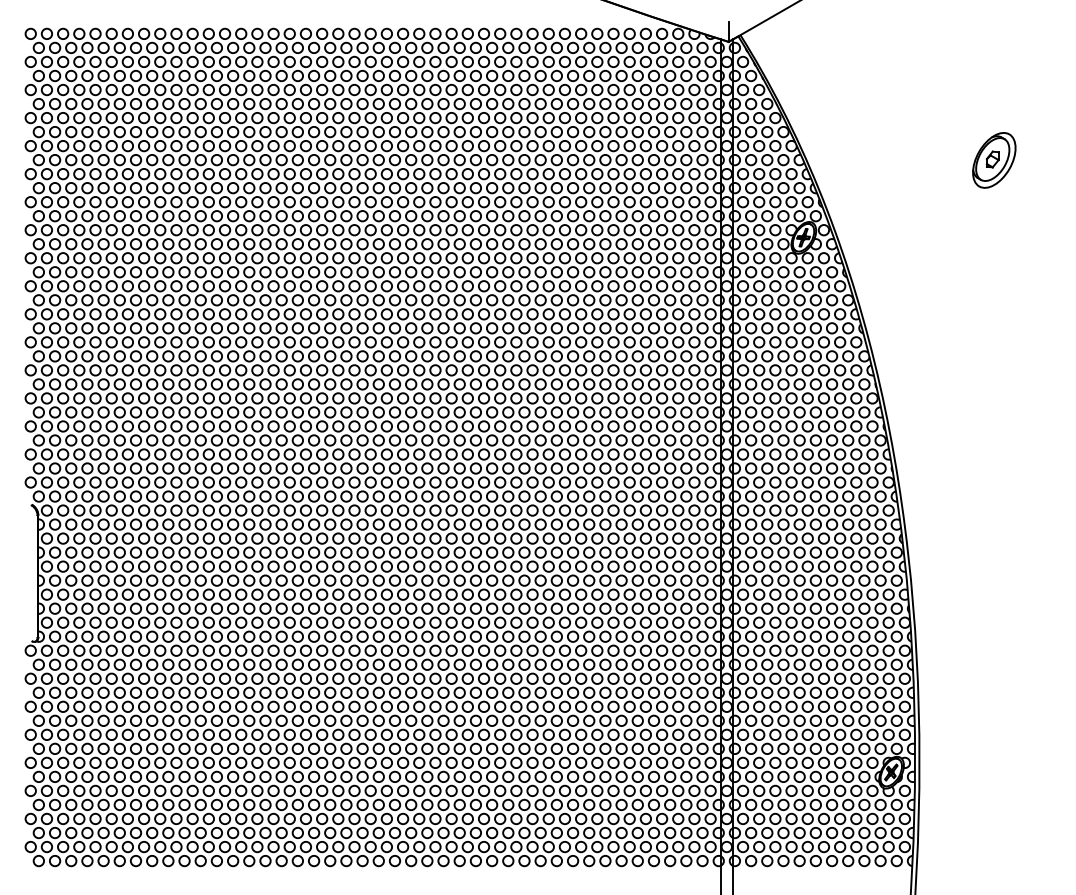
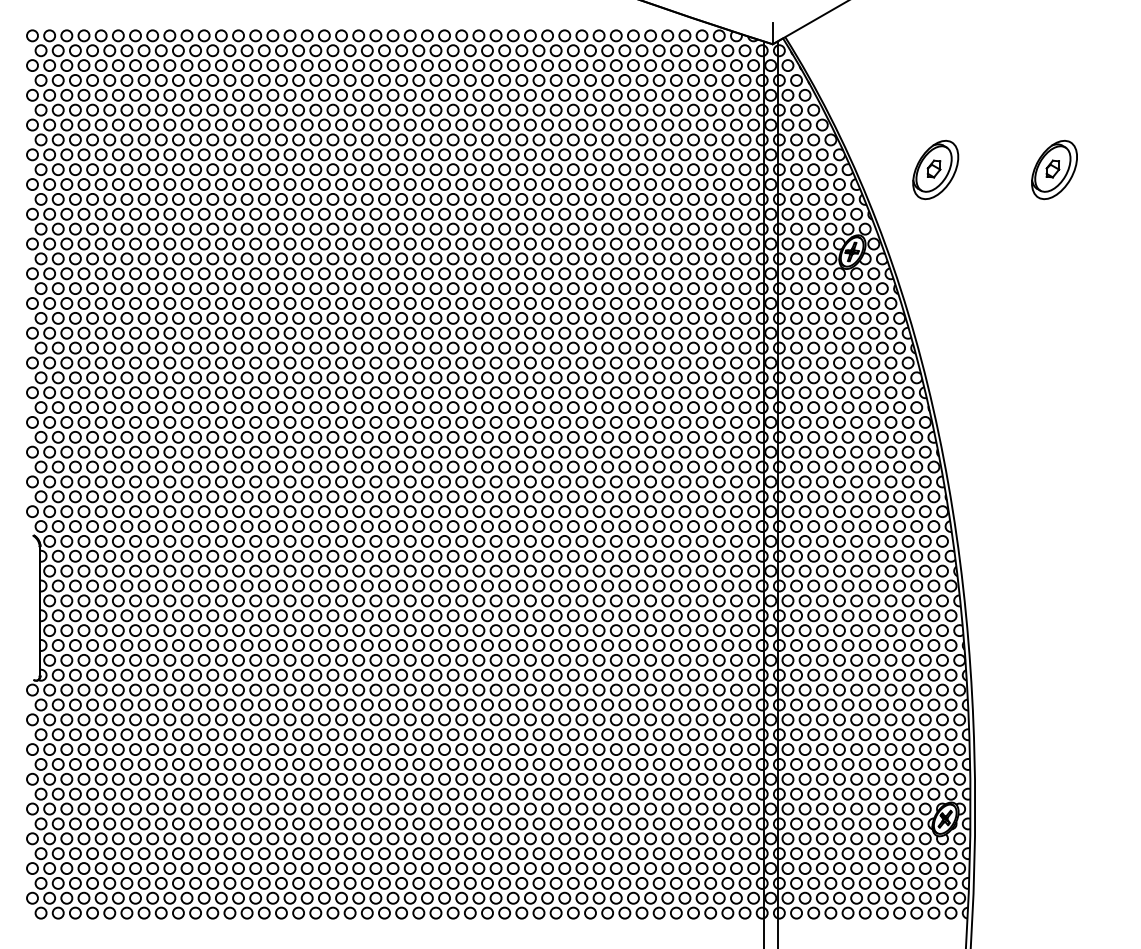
part: (882, 160) -> (935, 170), added

